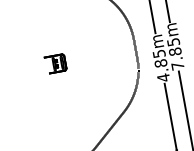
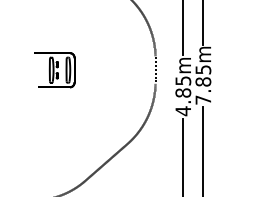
part: (55, 64) -> (54, 70), size x1.67

